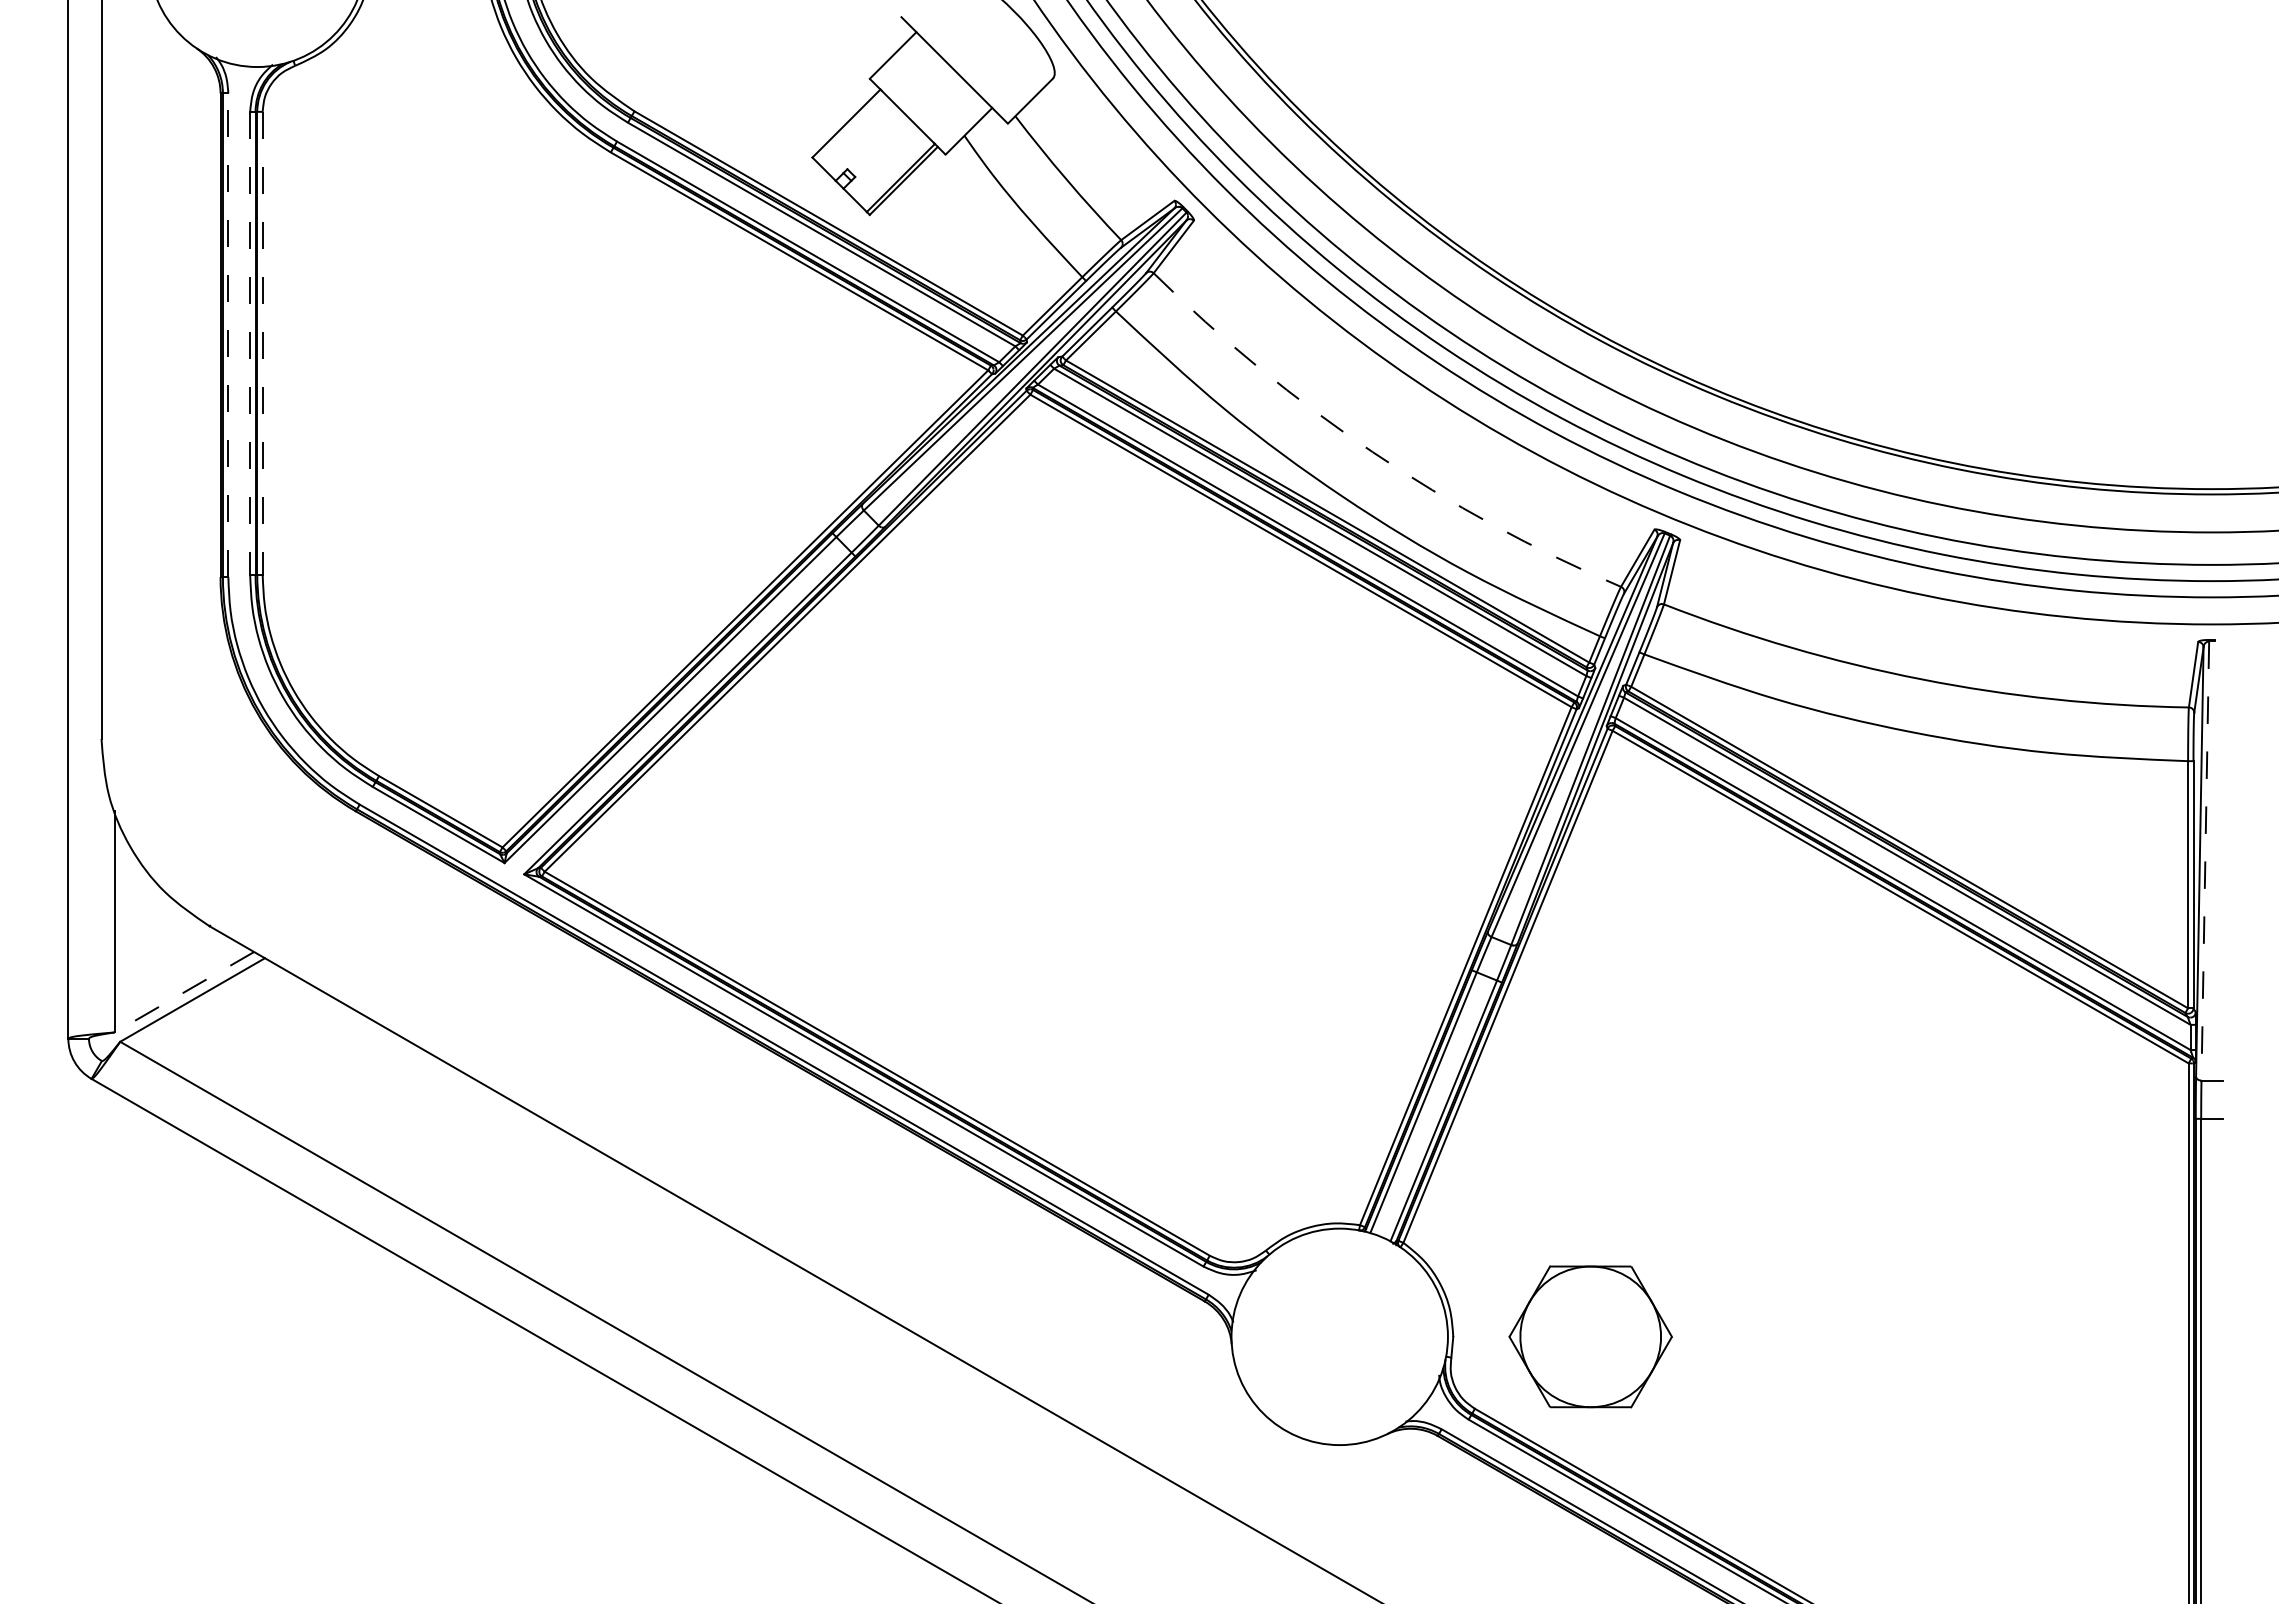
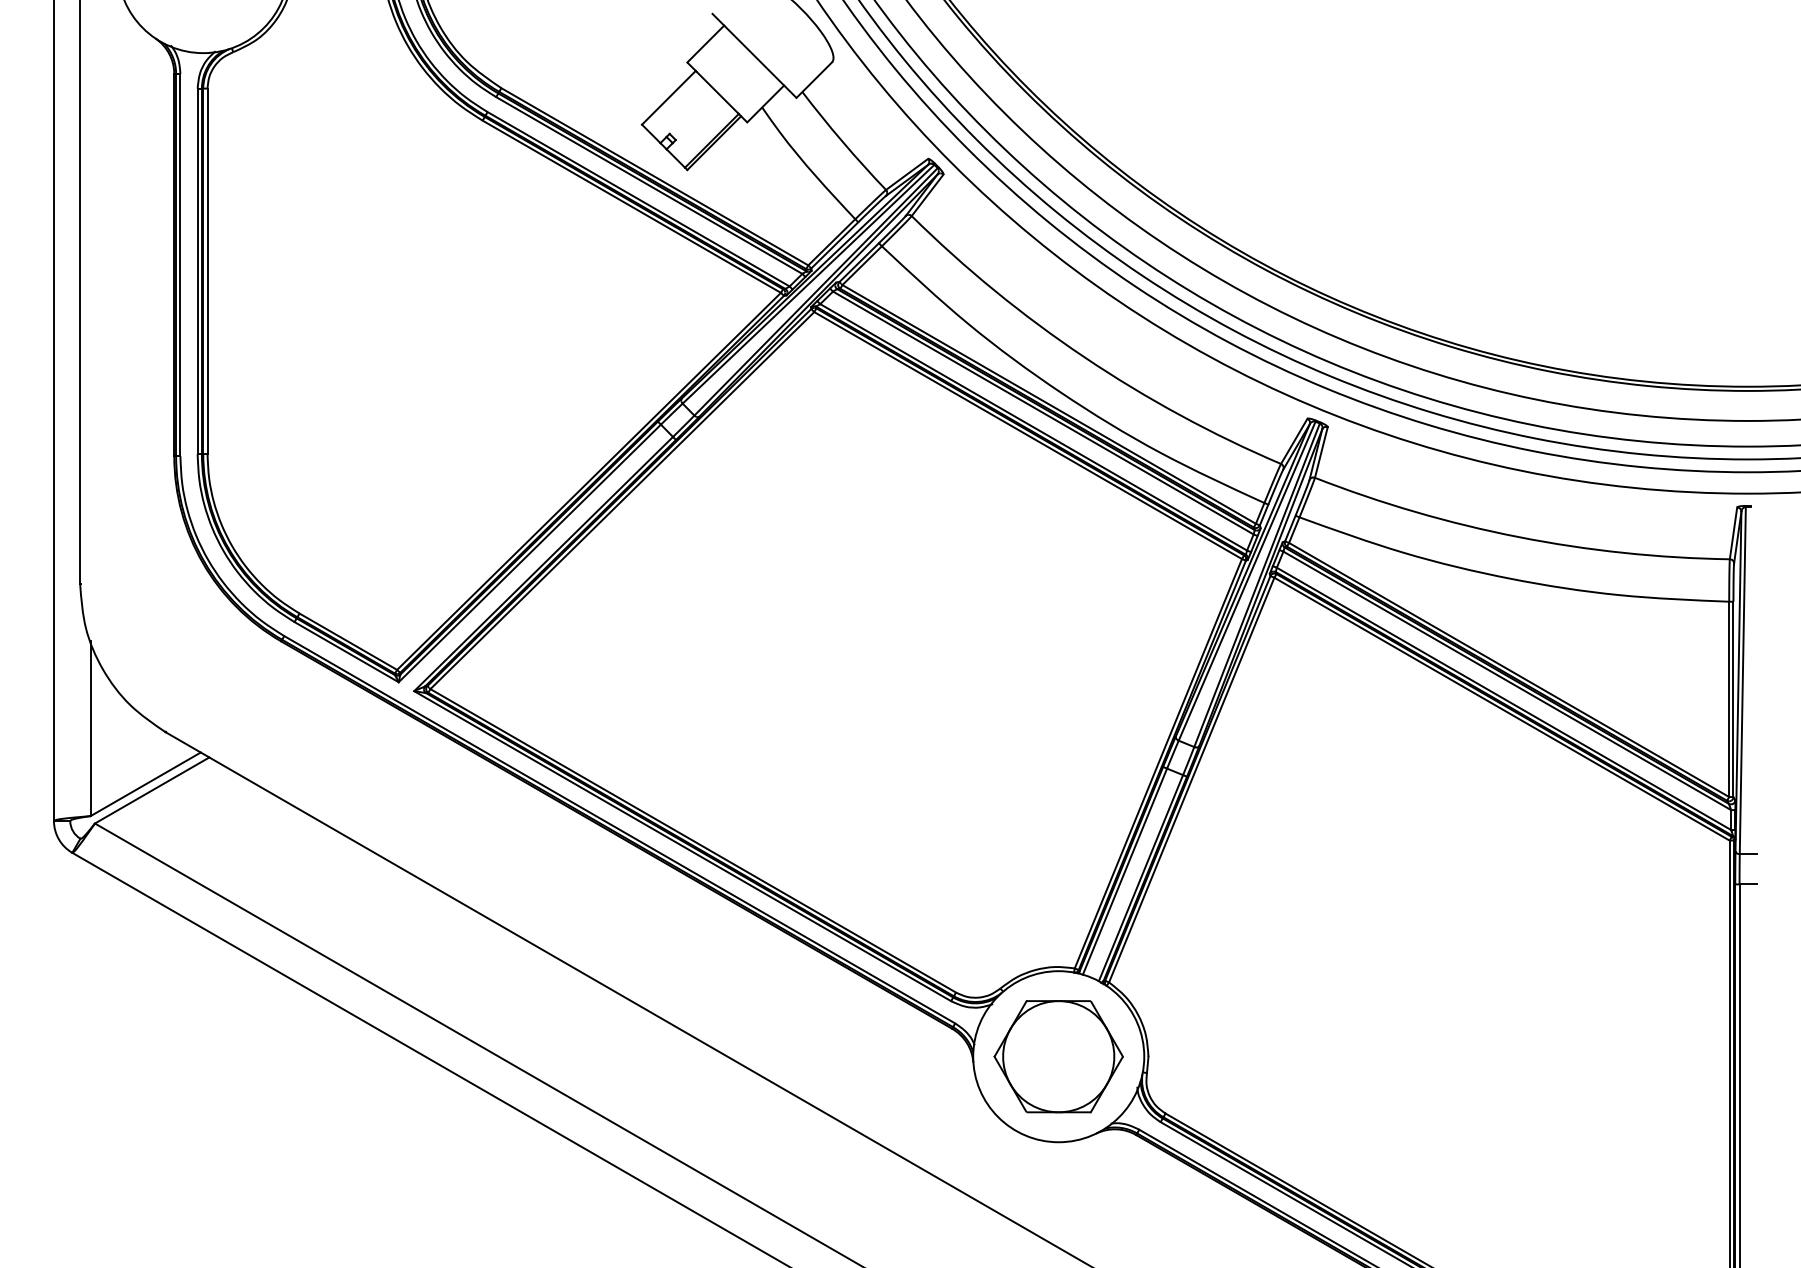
line: (228, 335) -> (180, 265), dashed -> solid
line: (250, 343) -> (197, 271), dashed -> solid
line: (262, 343) -> (207, 271), dashed -> solid
arc: (1372, 452) -> (1084, 357), dashed -> solid
line: (2205, 861) -> (1742, 681), dashed -> solid
line: (184, 992) -> (145, 784), dashed -> solid
part: (1590, 1336) -> (1058, 1056), moved

